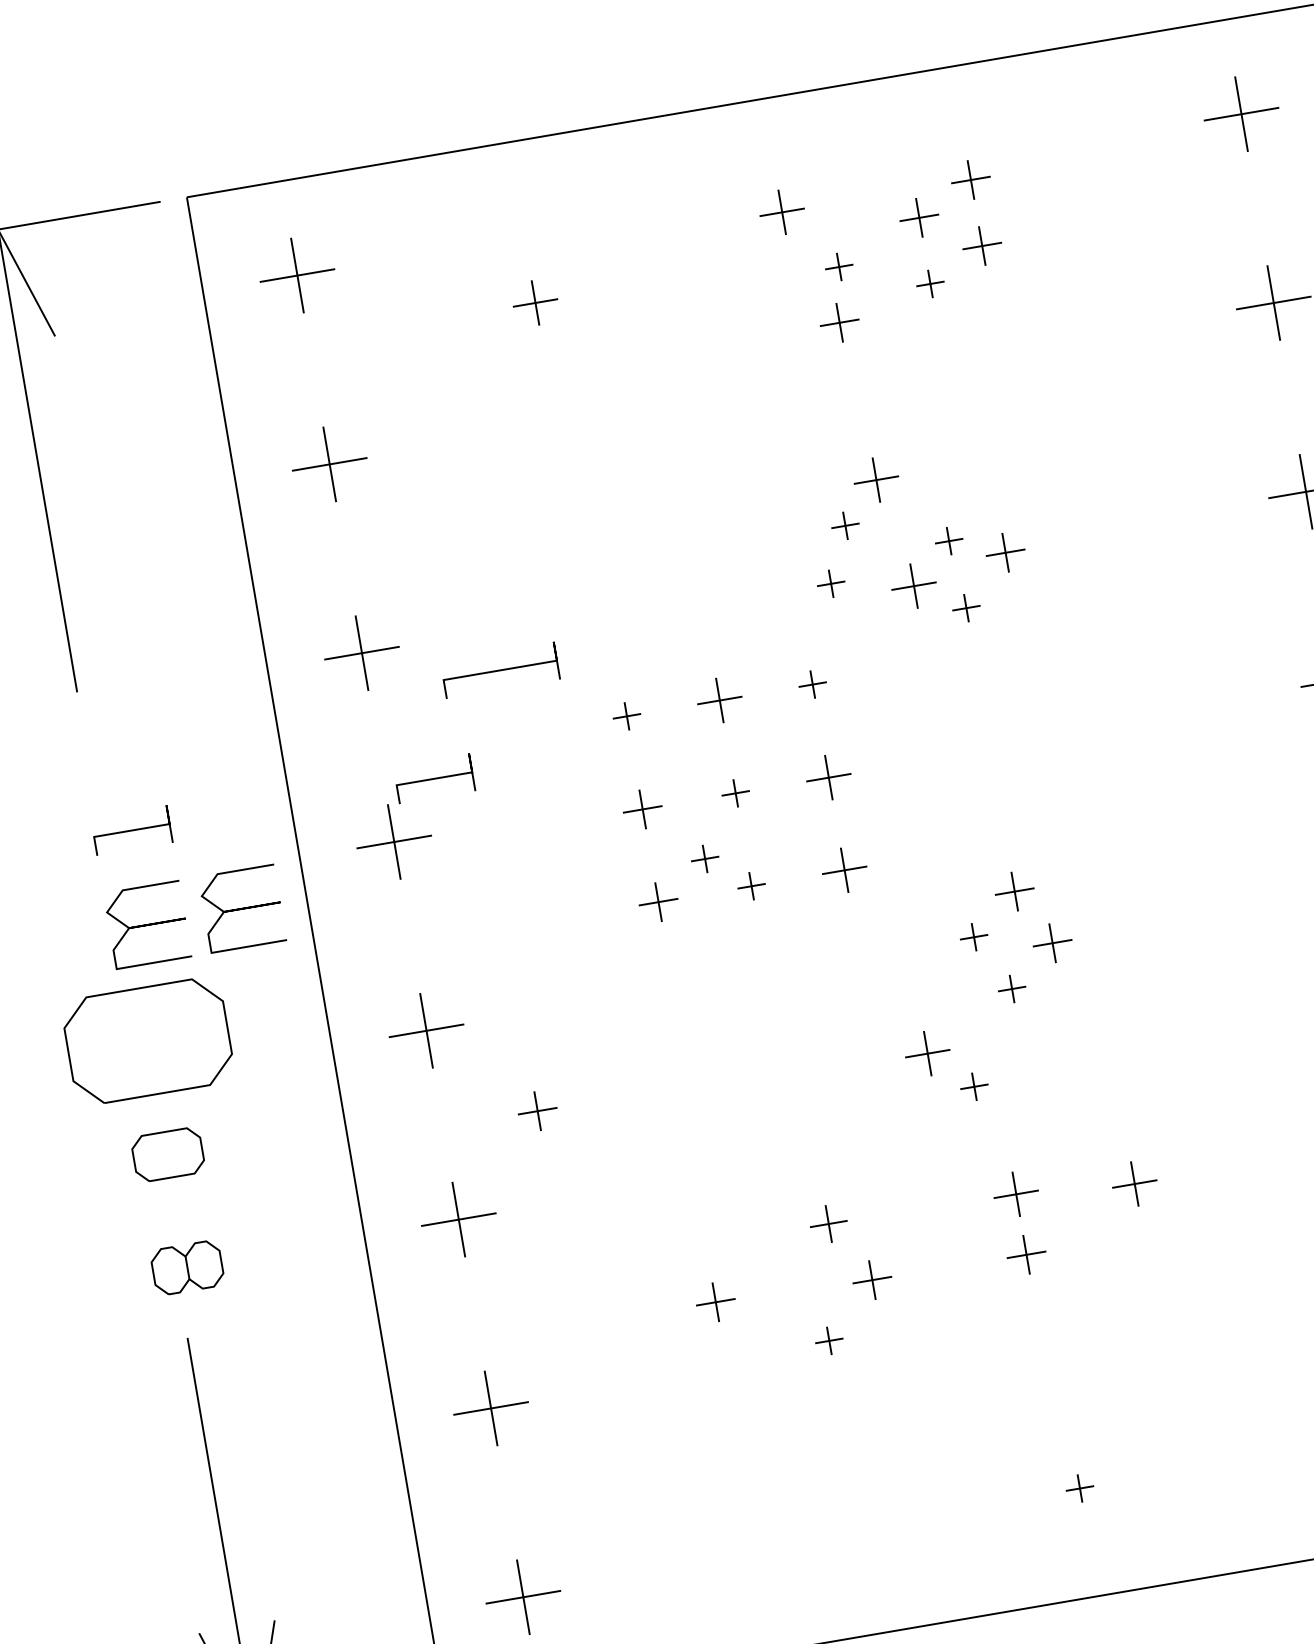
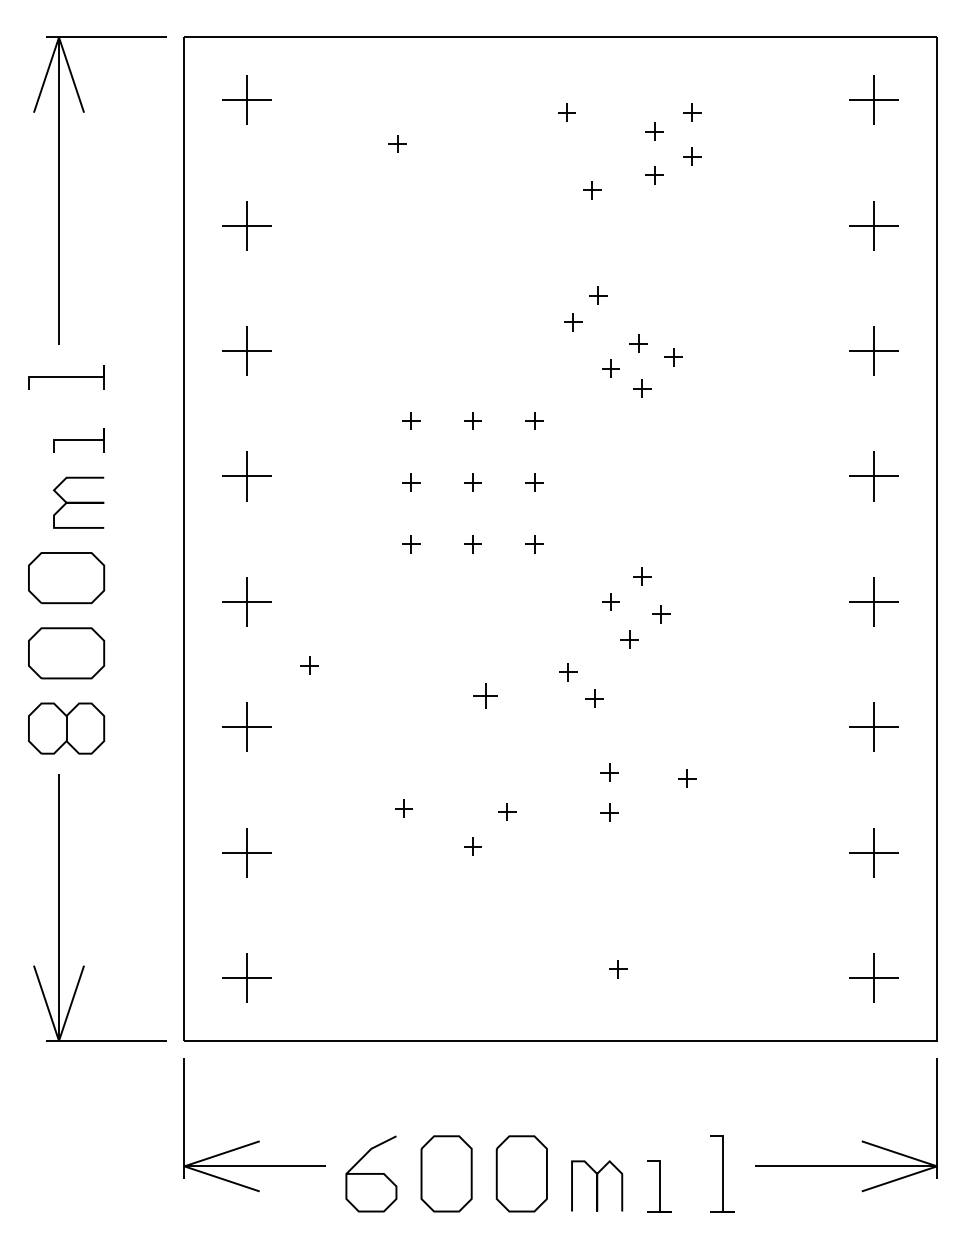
part: (970, 179) -> (692, 112), size x0.71
part: (781, 211) -> (566, 112), size x0.62
part: (918, 217) -> (654, 131), size x0.71
part: (982, 245) -> (692, 156), size x0.71
part: (838, 267) -> (597, 154), removed
part: (534, 302) -> (397, 143), size x0.62
part: (840, 322) -> (592, 190), size x0.71
part: (876, 479) -> (598, 295), size x0.62
part: (1005, 553) -> (673, 357), size x0.71
part: (830, 583) -> (557, 357), removed
part: (913, 585) -> (610, 368), size x0.62
line: (500, 670) -> (66, 377), moved
part: (719, 699) -> (472, 420), size x0.62
part: (828, 777) -> (534, 482), size x0.62
line: (433, 779) -> (279, 440), removed
part: (643, 808) -> (411, 482), size x0.71
part: (704, 858) -> (445, 521), removed
part: (844, 870) -> (534, 544), size x0.62
part: (1015, 890) -> (642, 576), size x0.71
part: (659, 902) -> (411, 544), size x0.71
curve: (241, 908) -> (141, 502), removed
part: (1053, 943) -> (661, 614), size x0.71
part: (148, 1042) -> (66, 578), size x0.71
part: (928, 1054) -> (568, 672), size x0.62
part: (536, 1110) -> (309, 665), size x0.71
part: (167, 1154) -> (66, 653), size x1.67
part: (1134, 1183) -> (687, 778), size x0.62
part: (1015, 1194) -> (609, 772), size x0.62
part: (828, 1223) -> (485, 695), moved
part: (1026, 1254) -> (609, 812), size x0.71
part: (187, 1267) -> (66, 728), size x1.67
part: (872, 1279) -> (507, 811), size x0.71
part: (715, 1301) -> (403, 808), size x0.71

